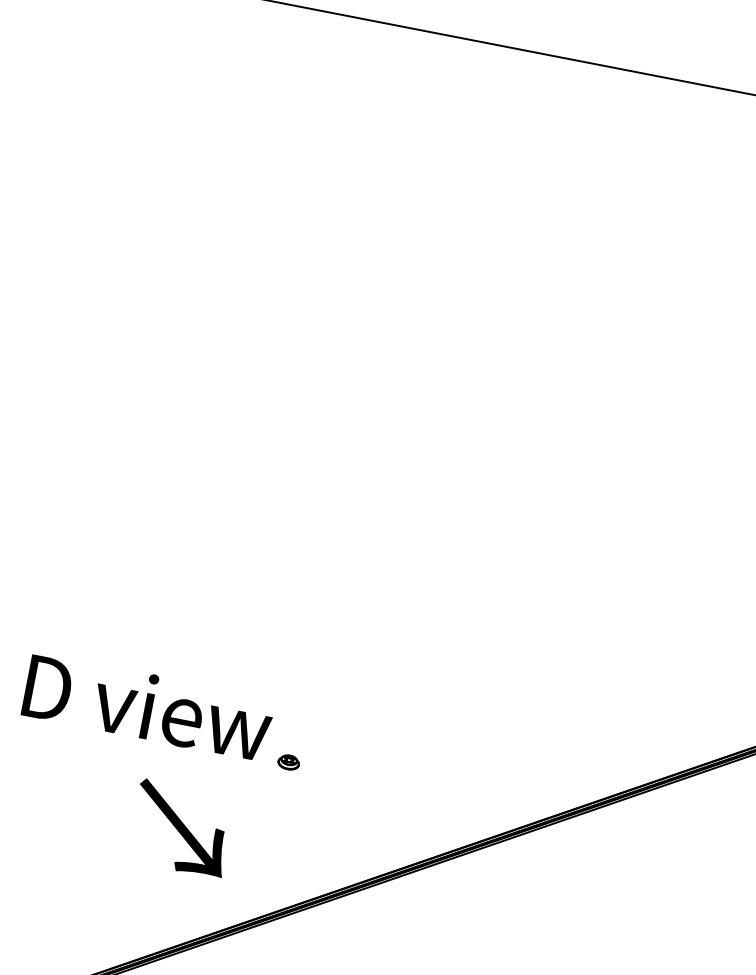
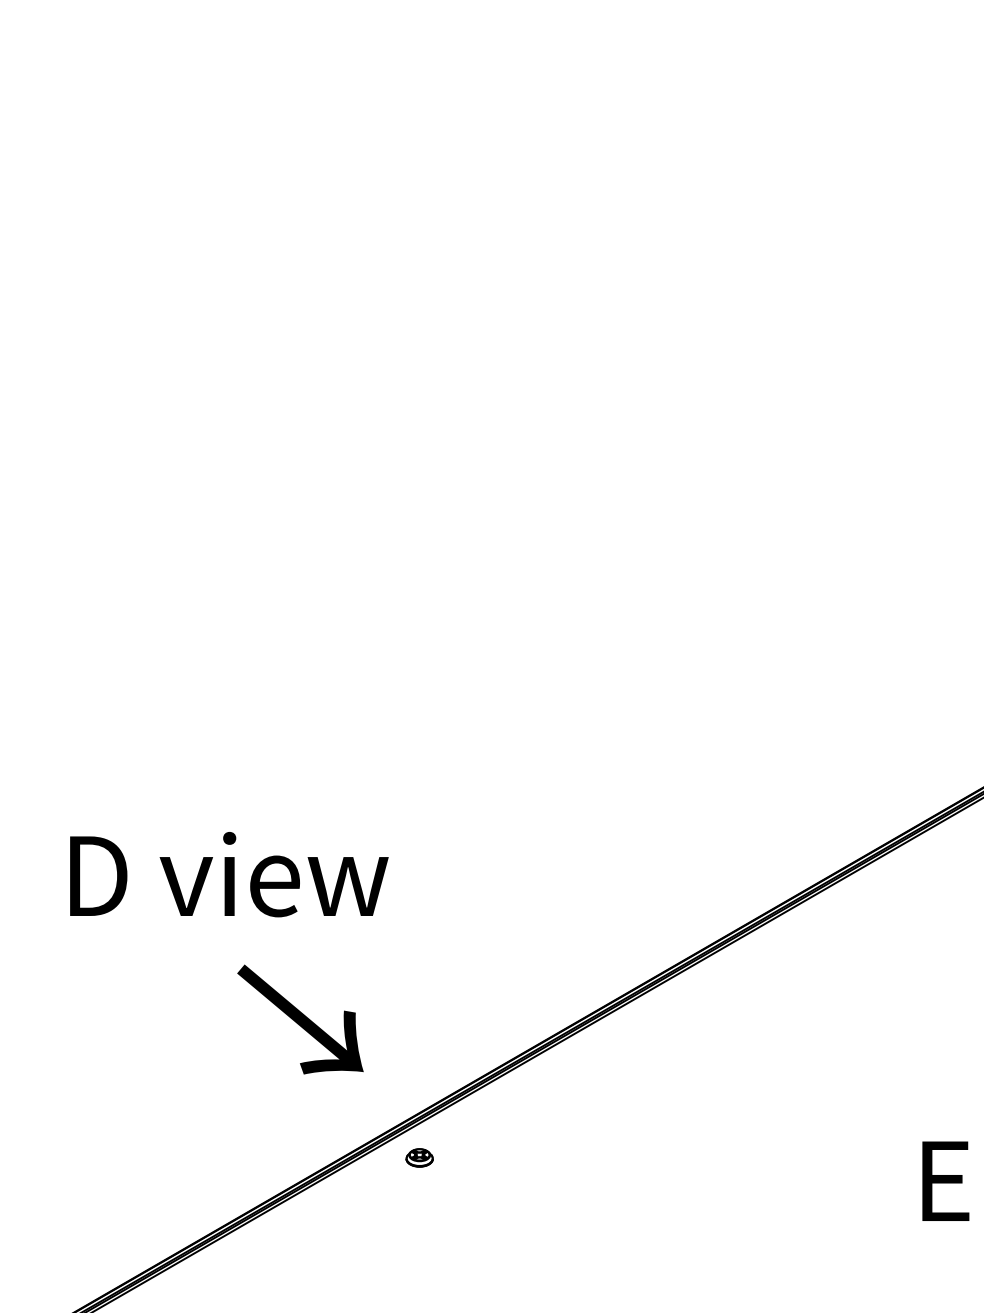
part: (288, 762) -> (419, 1157), moved

